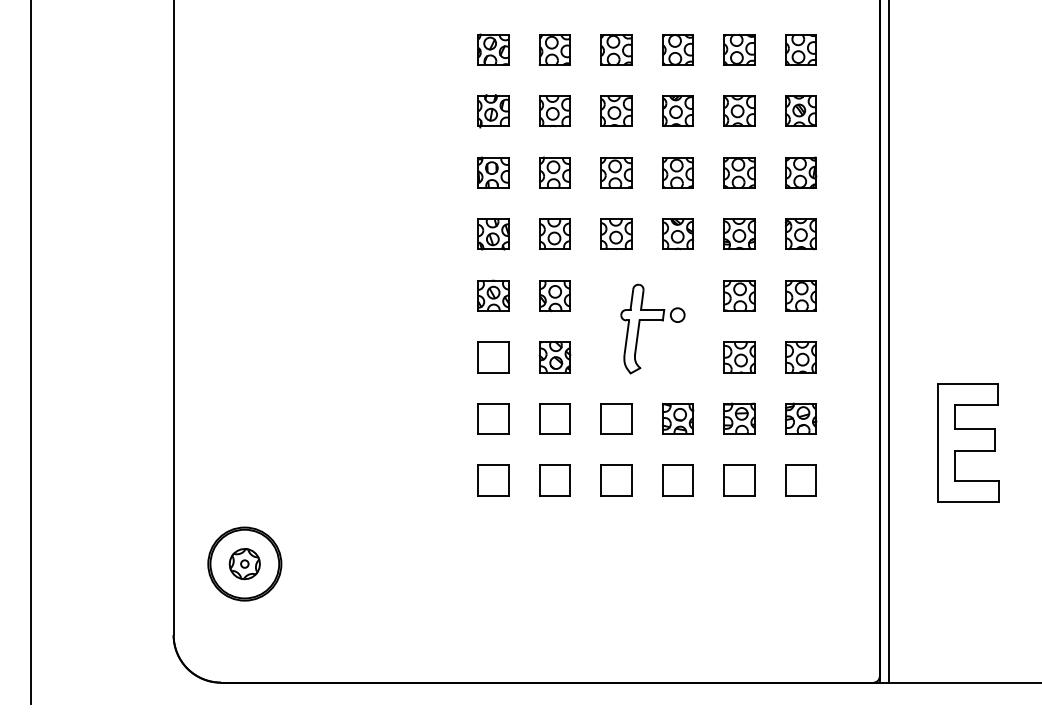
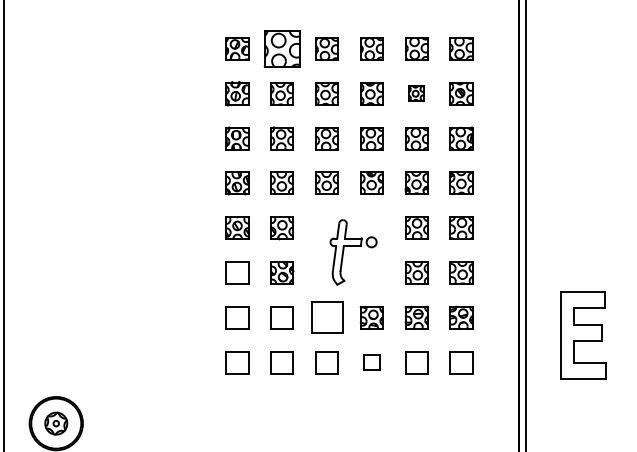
part: (554, 49) -> (281, 48), size x1.6
part: (739, 110) -> (416, 93), size x0.7
part: (616, 418) -> (327, 317), size x1.4
part: (677, 480) -> (371, 362), size x0.7

